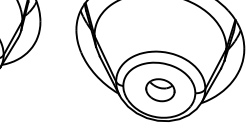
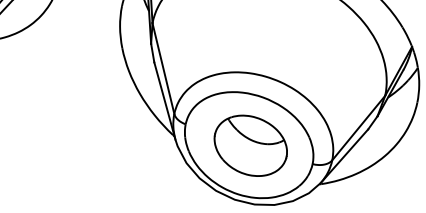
part: (160, 89) -> (251, 144), size x1.43

